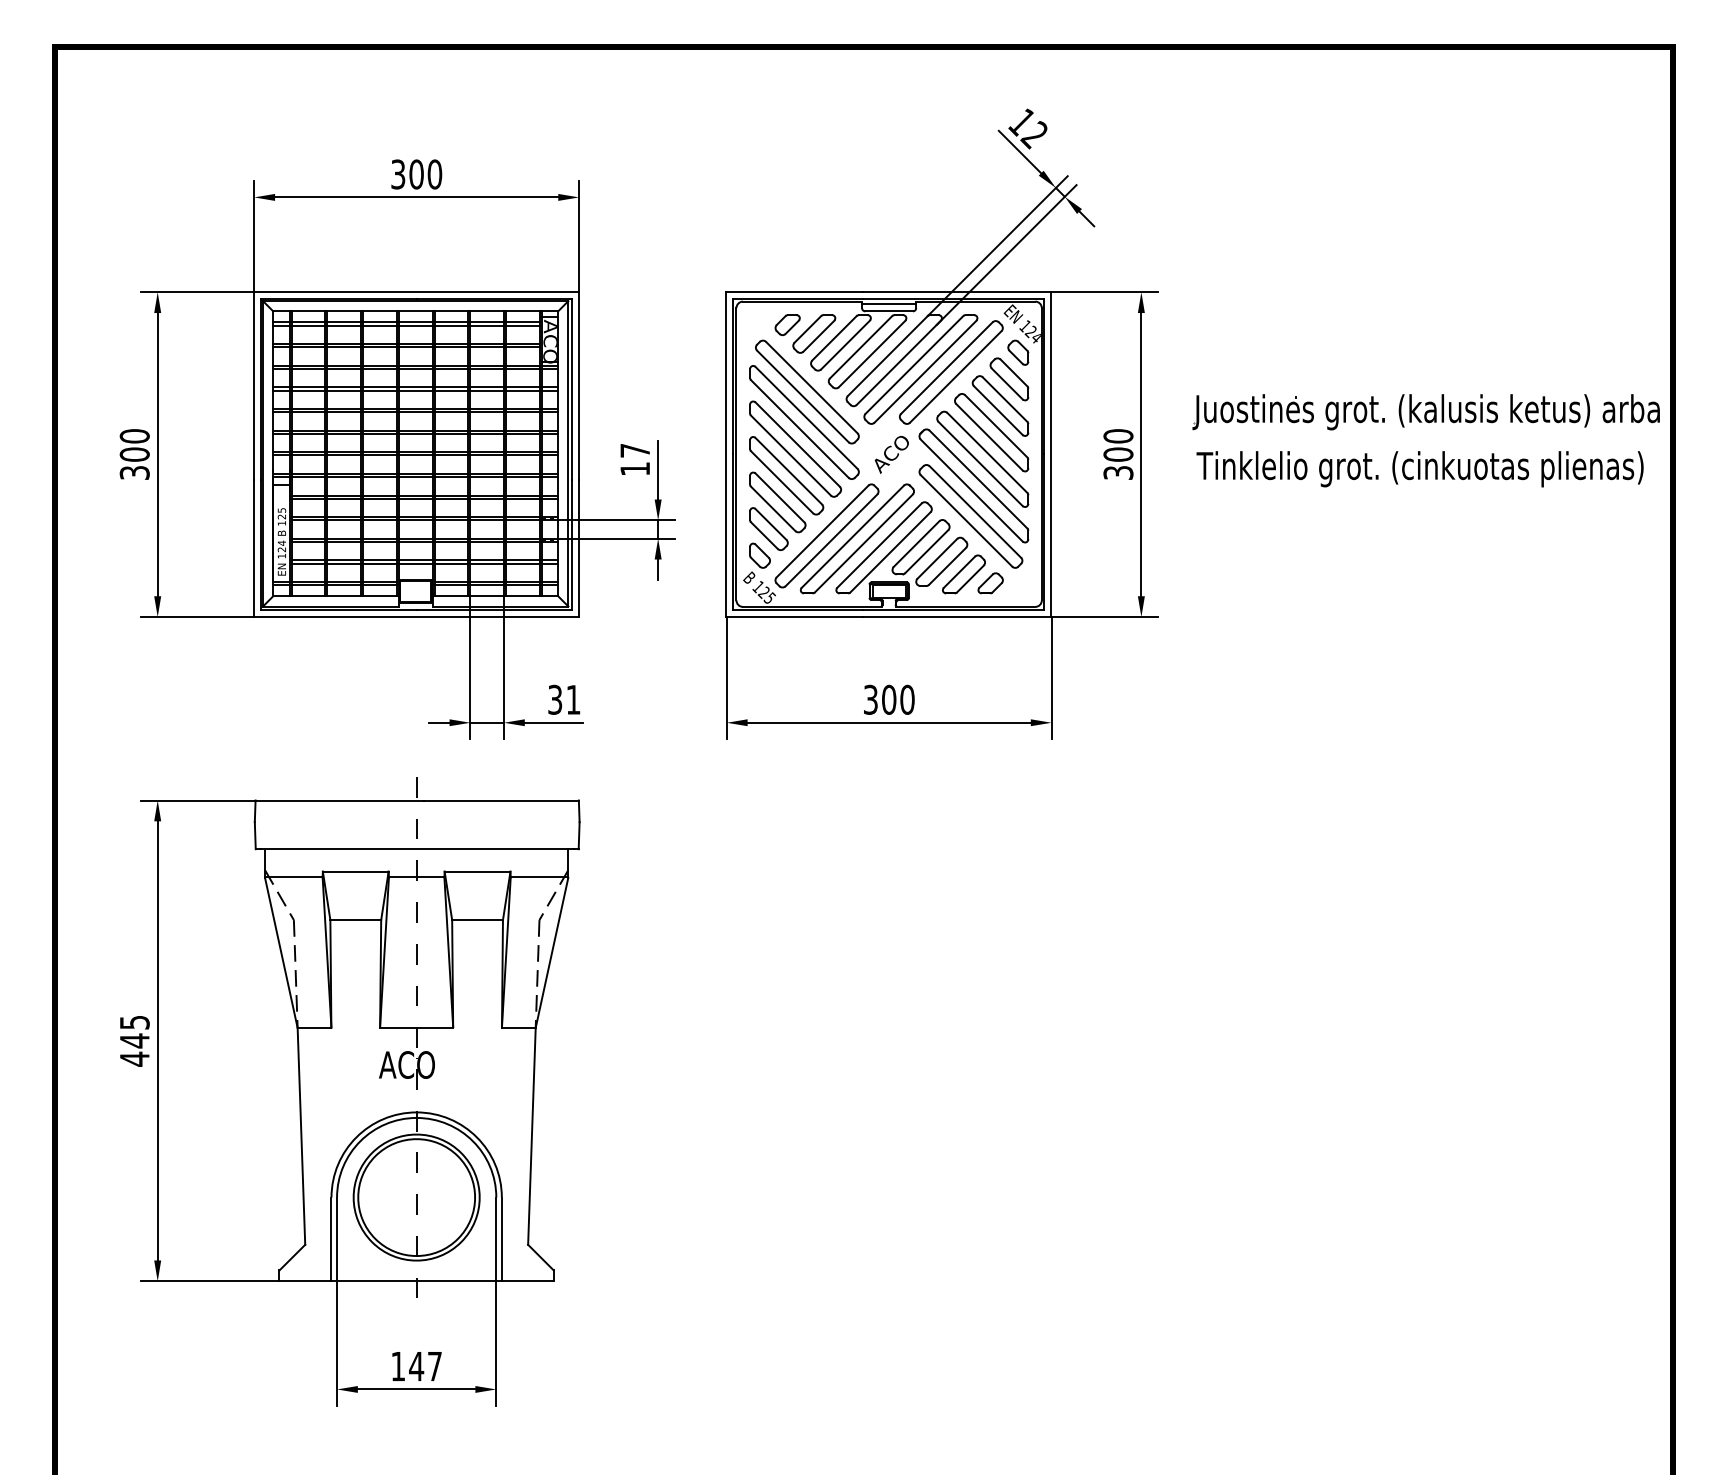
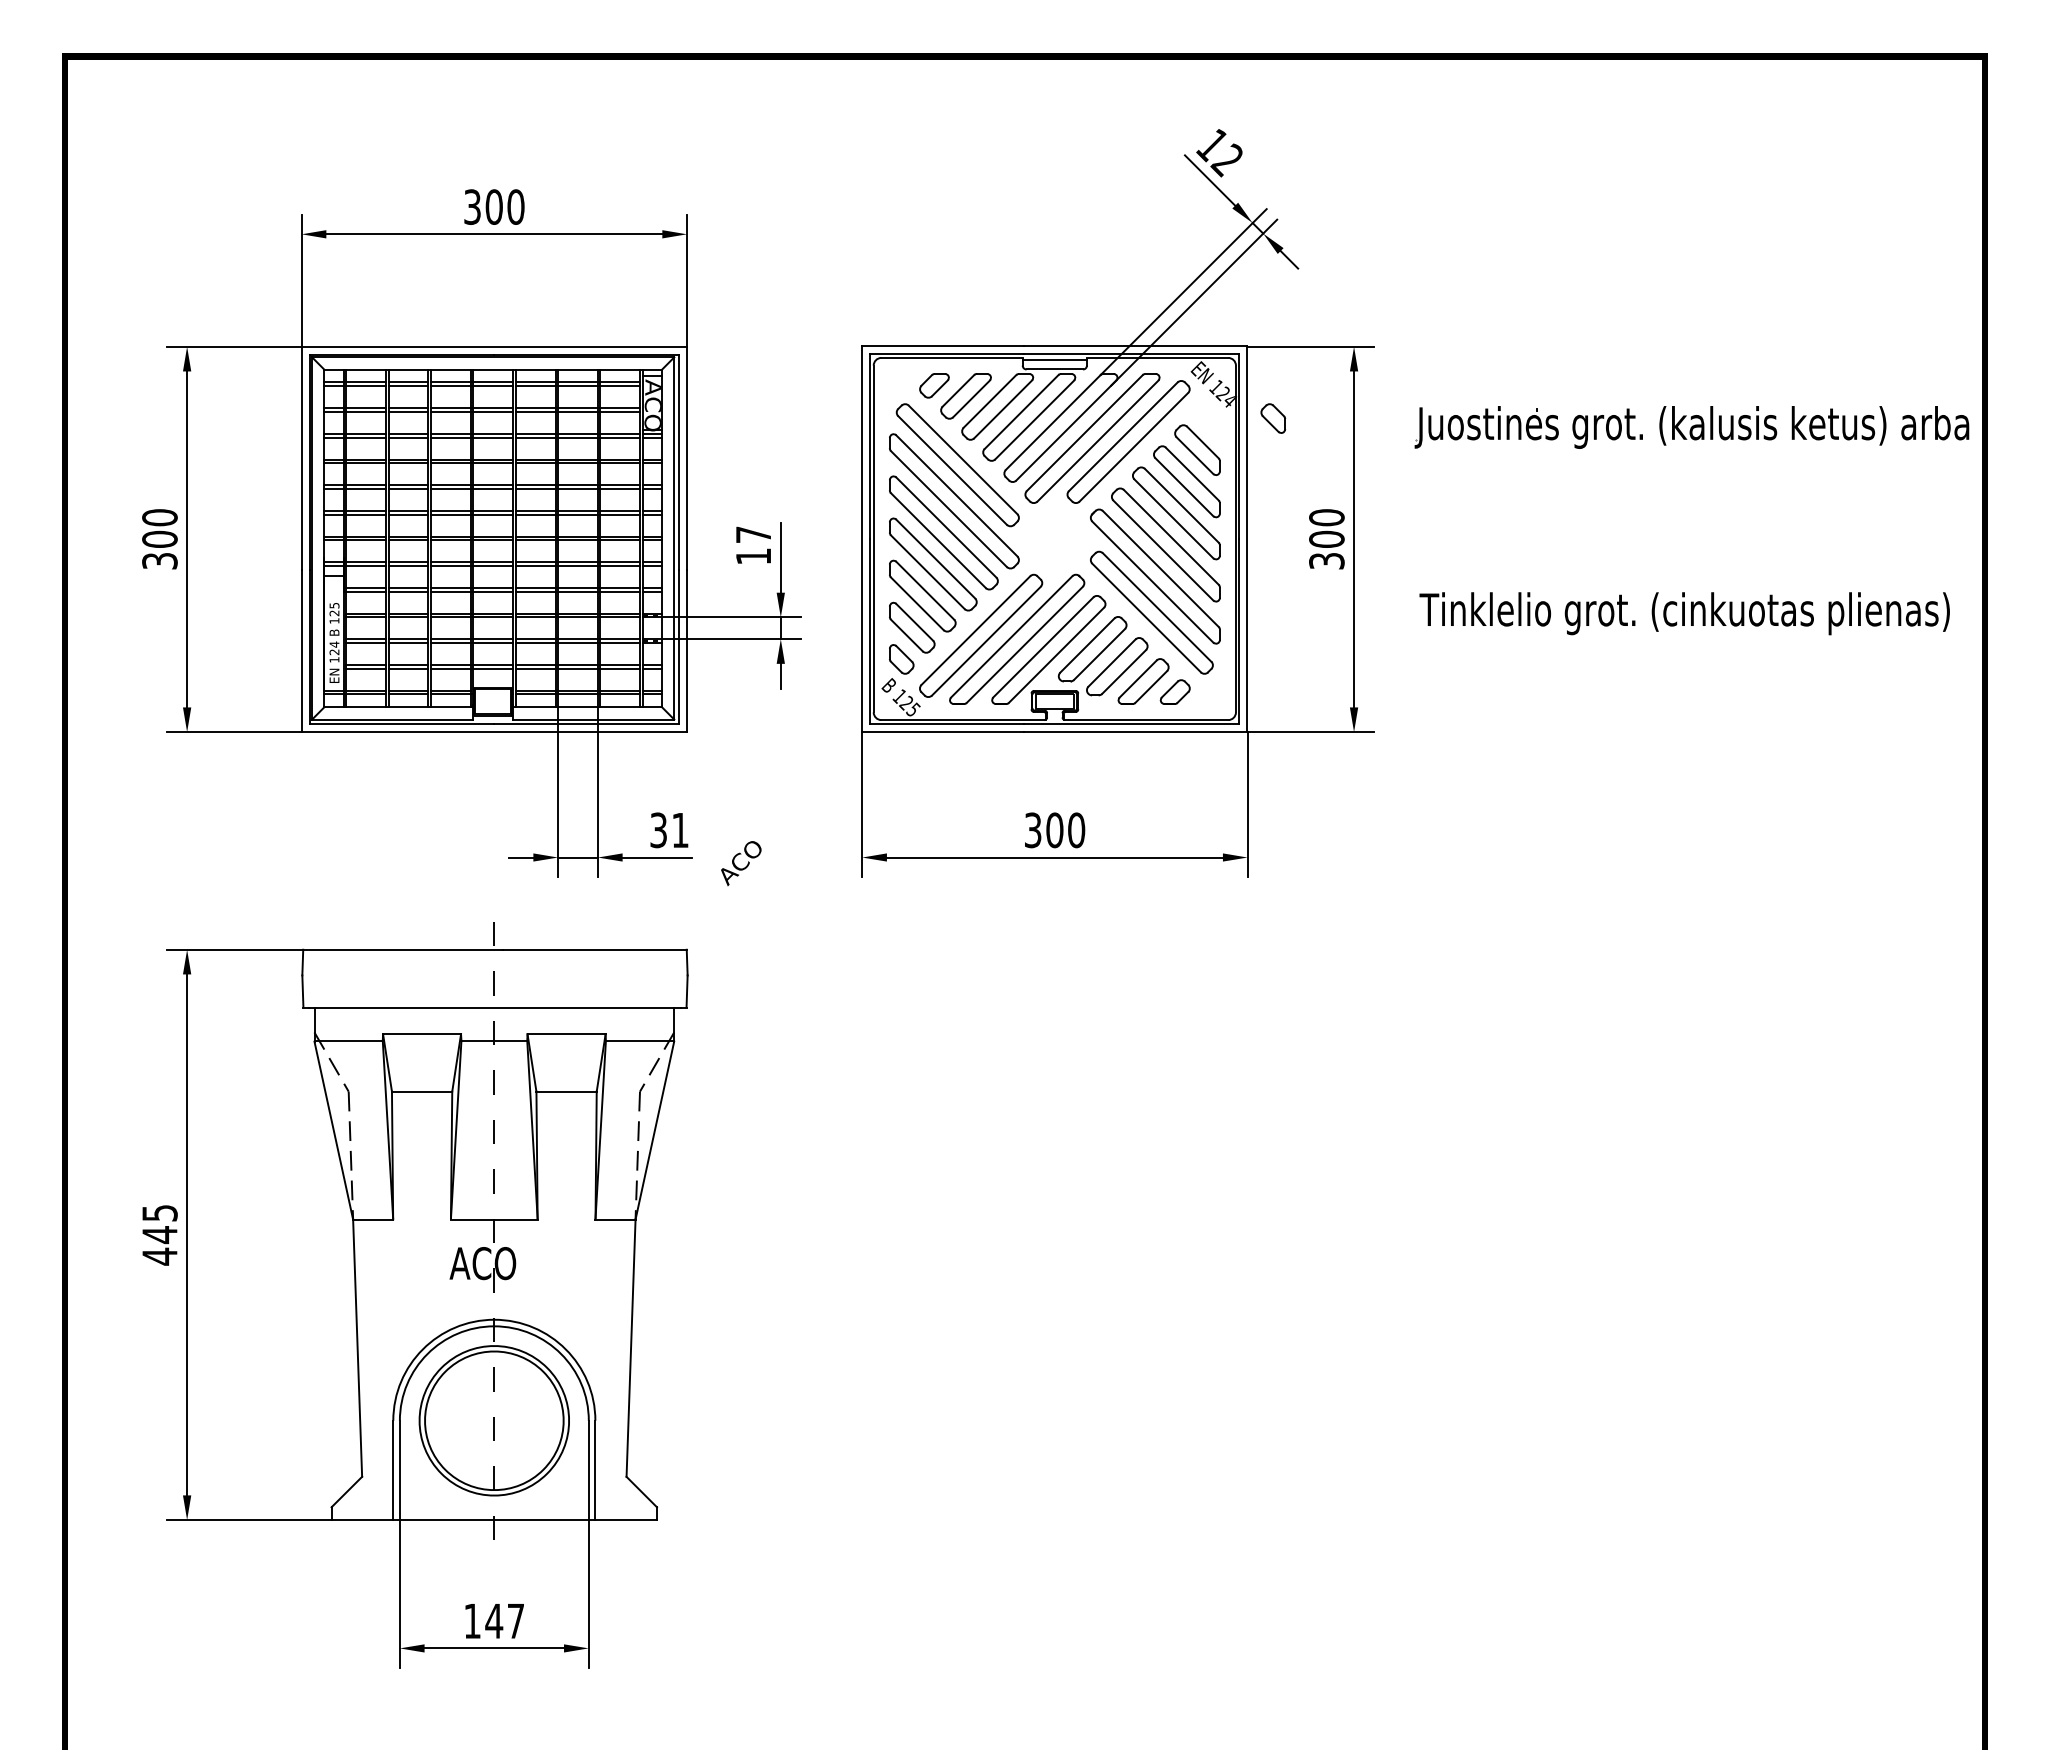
part: (1018, 352) -> (1273, 418), moved
part: (1425, 412) -> (1691, 427), moved
text: (891, 454) -> (740, 863), moved
text: (1419, 469) -> (1683, 614), moved

